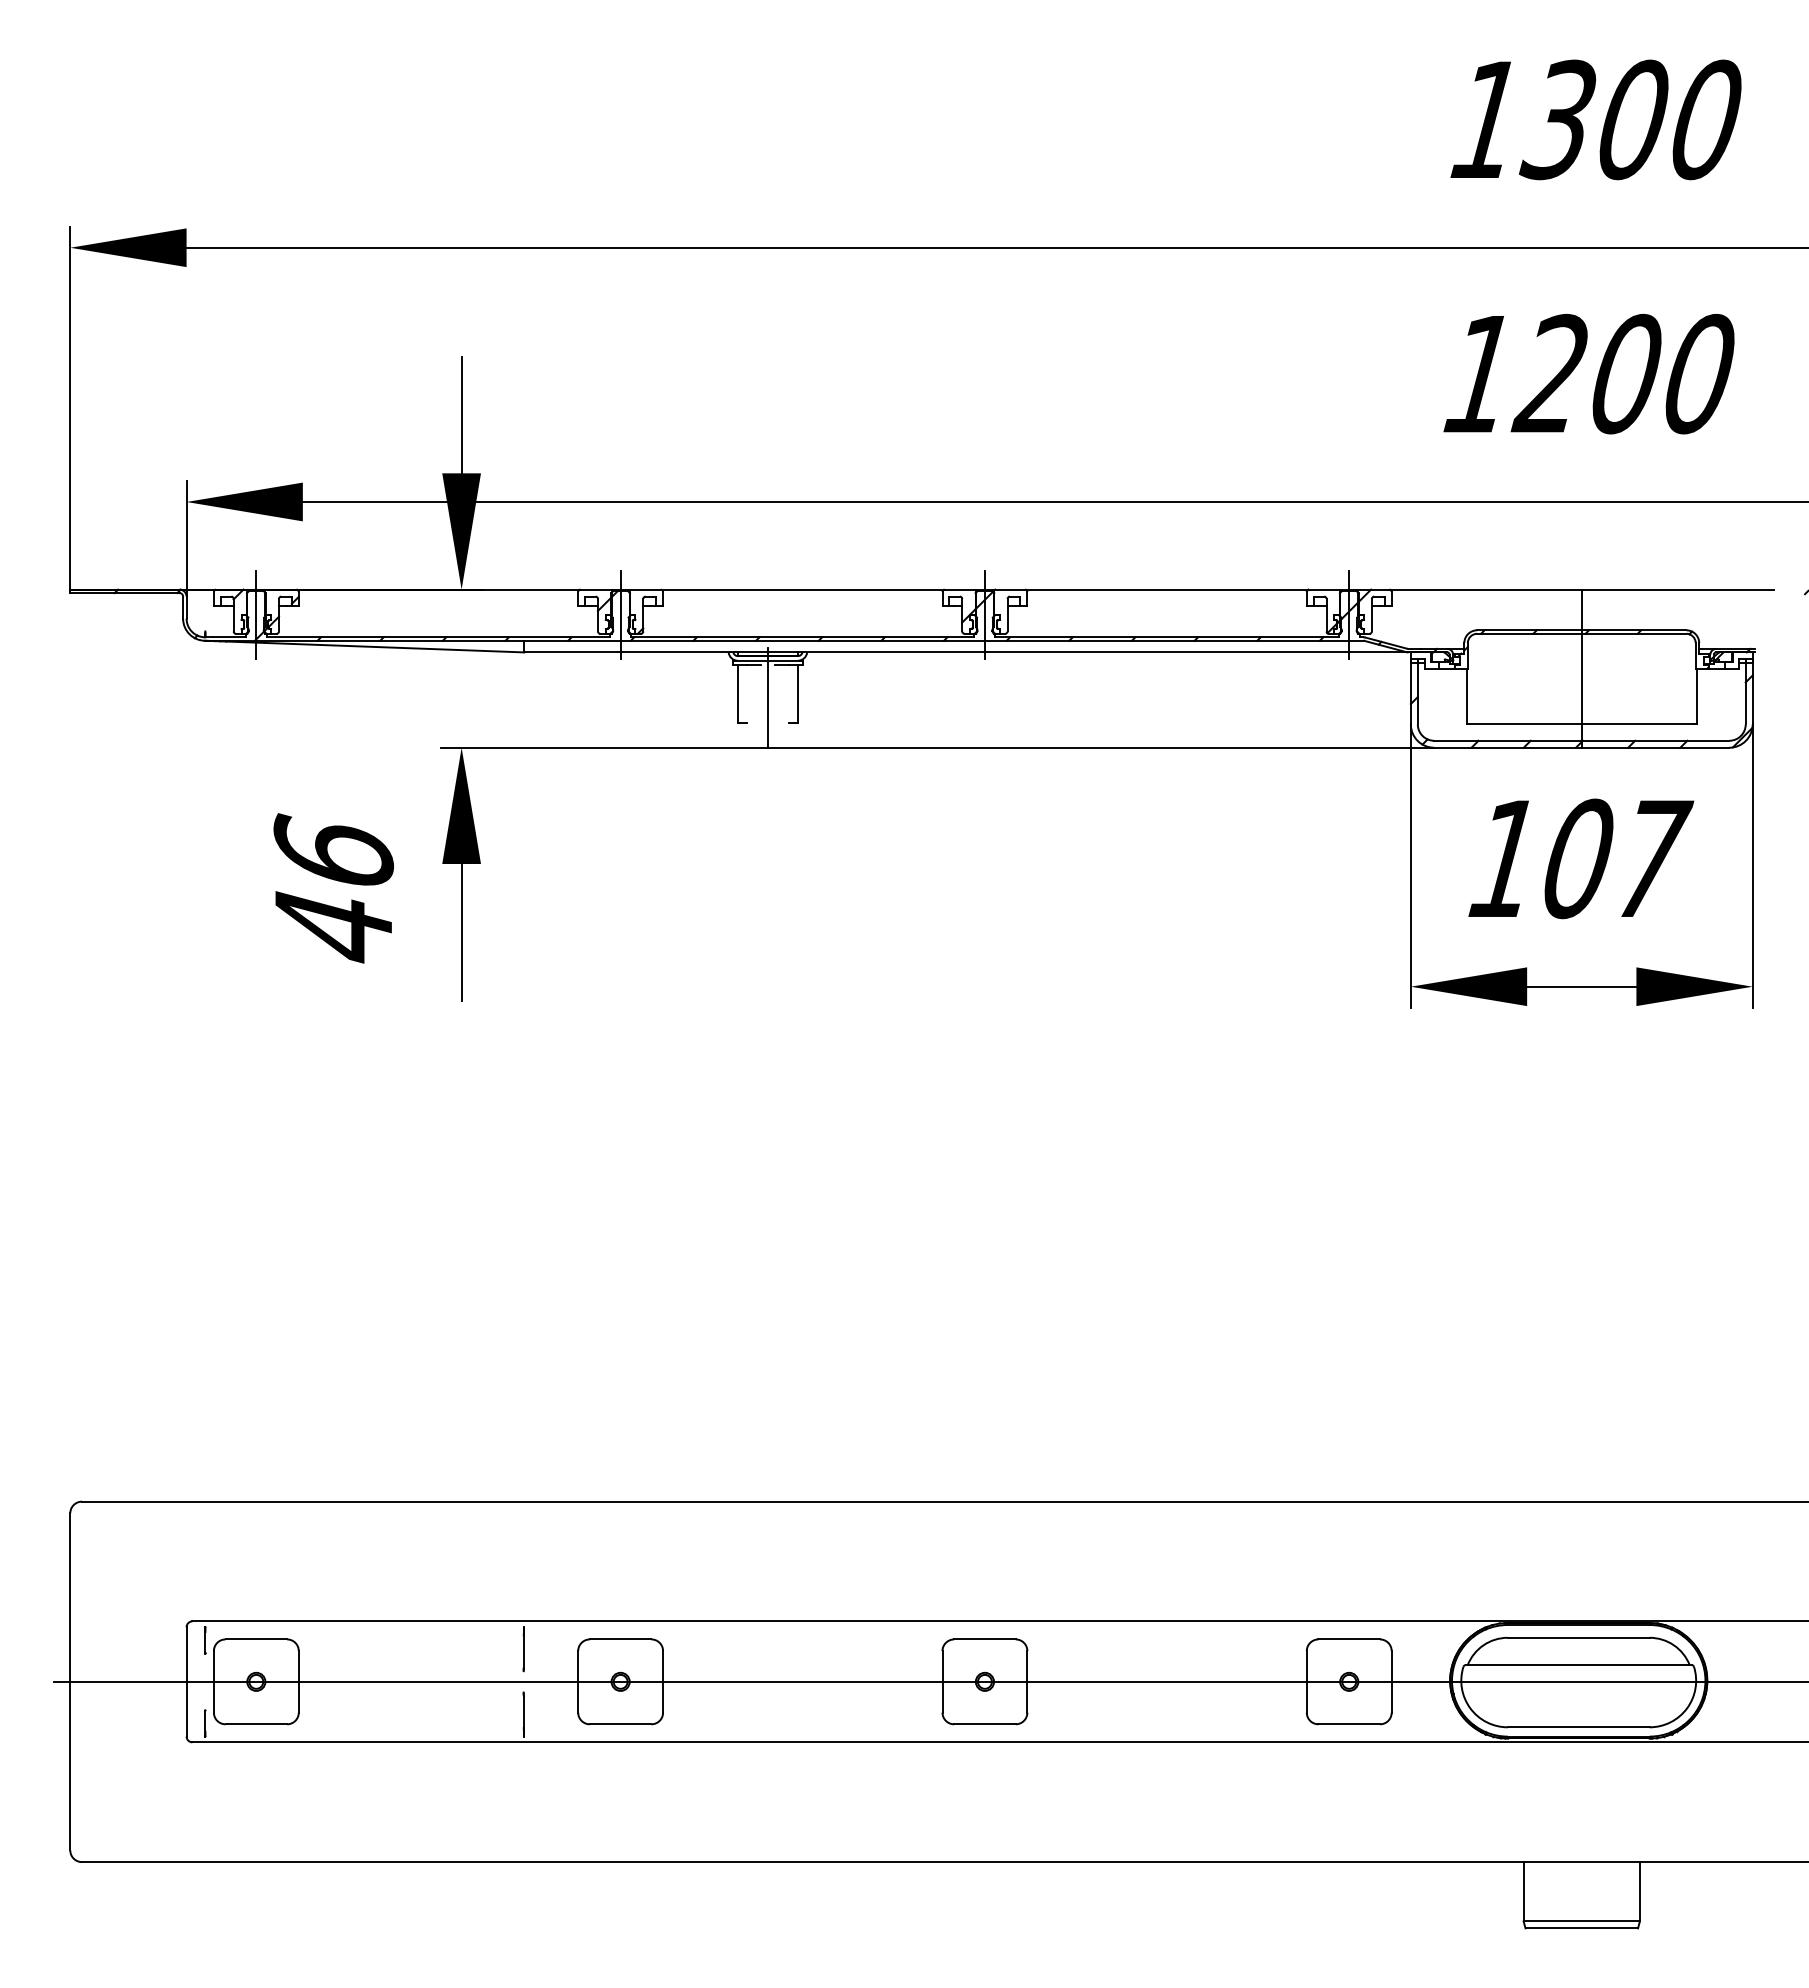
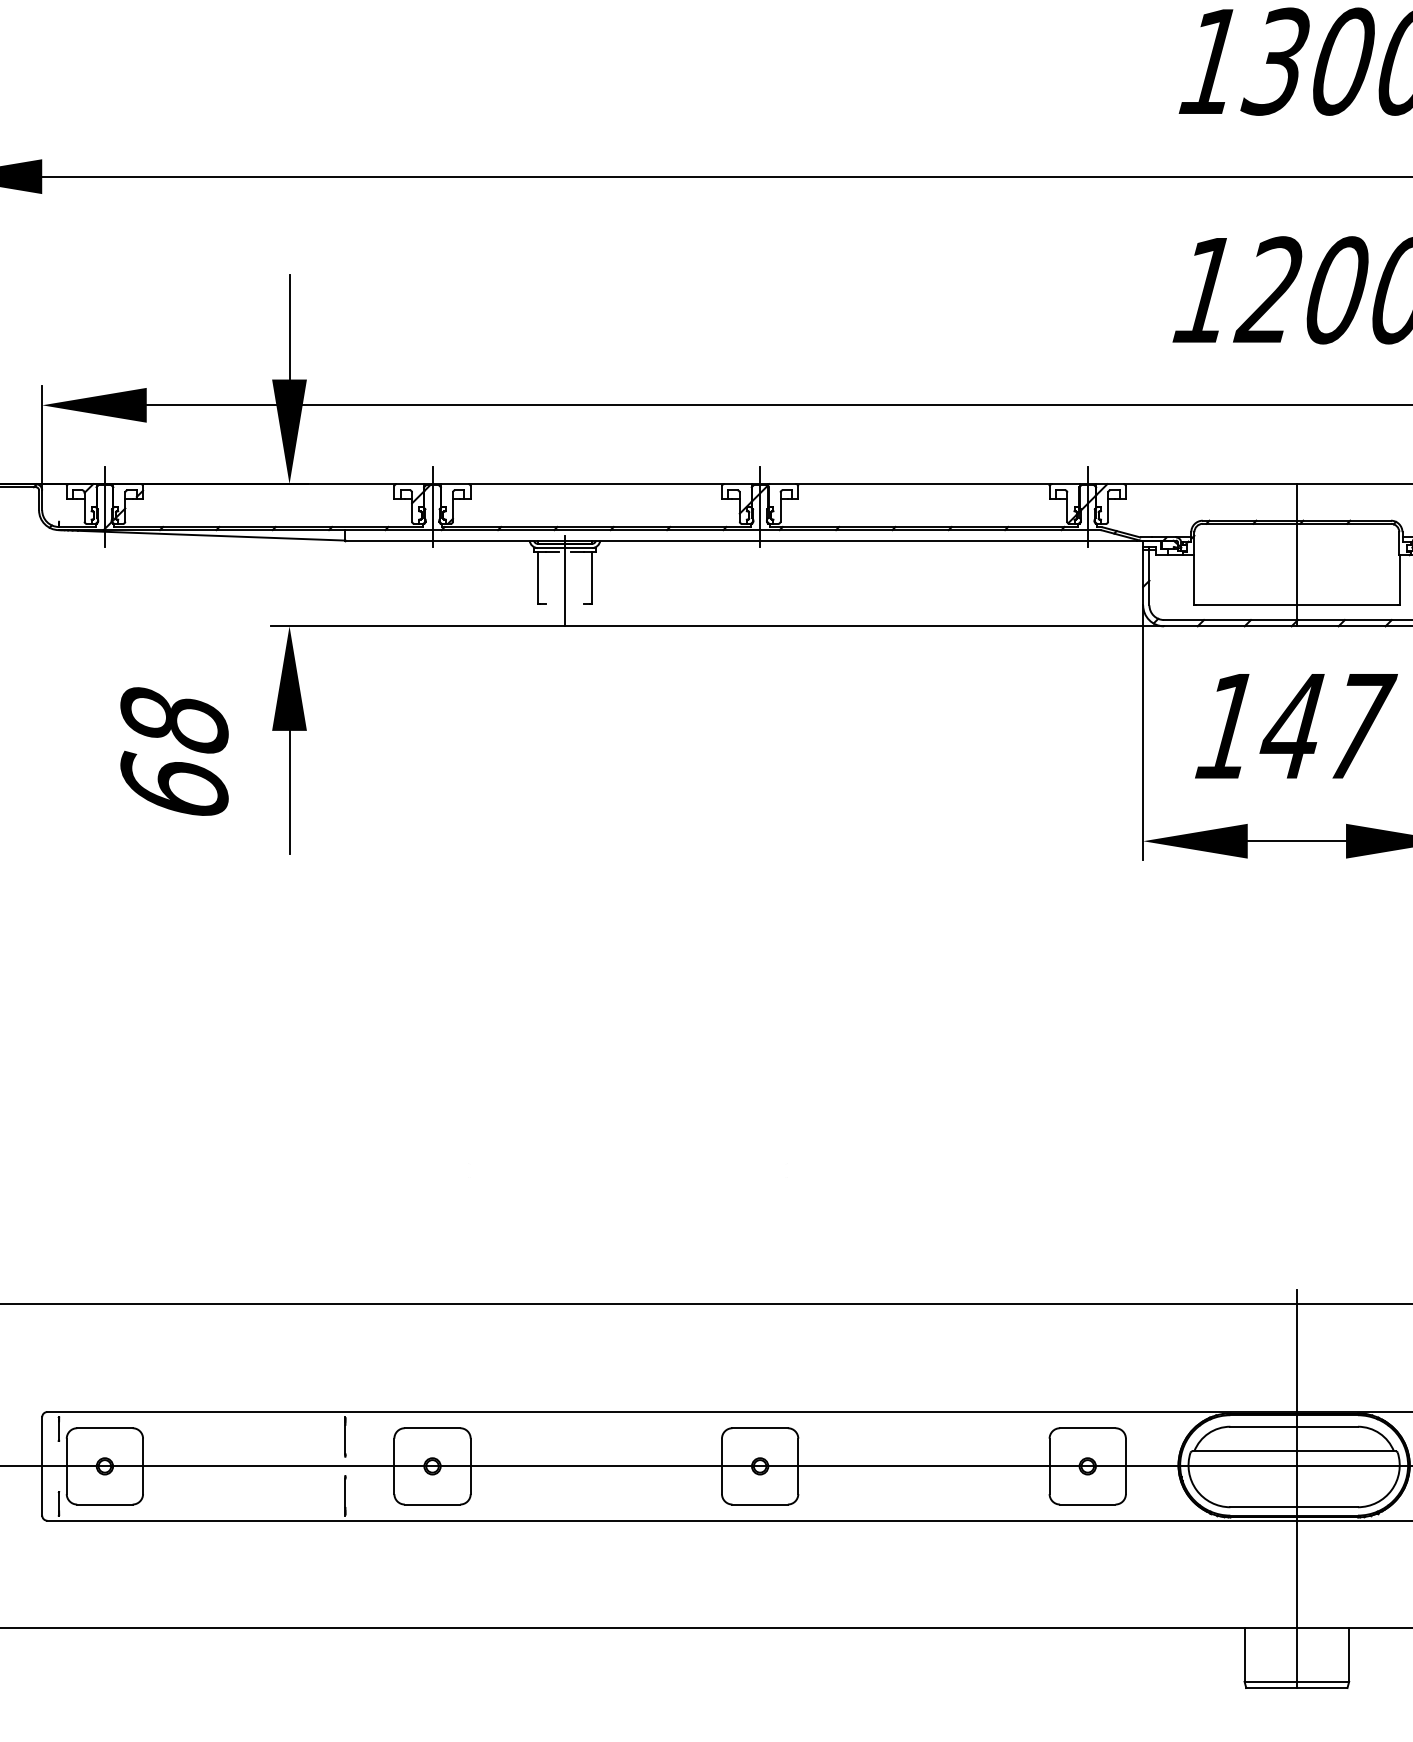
text: (1576, 858) -> (1292, 725), 107 -> 147
text: (333, 888) -> (174, 752), 46 -> 68
line: (1581, 1706) -> (1296, 1488), added

